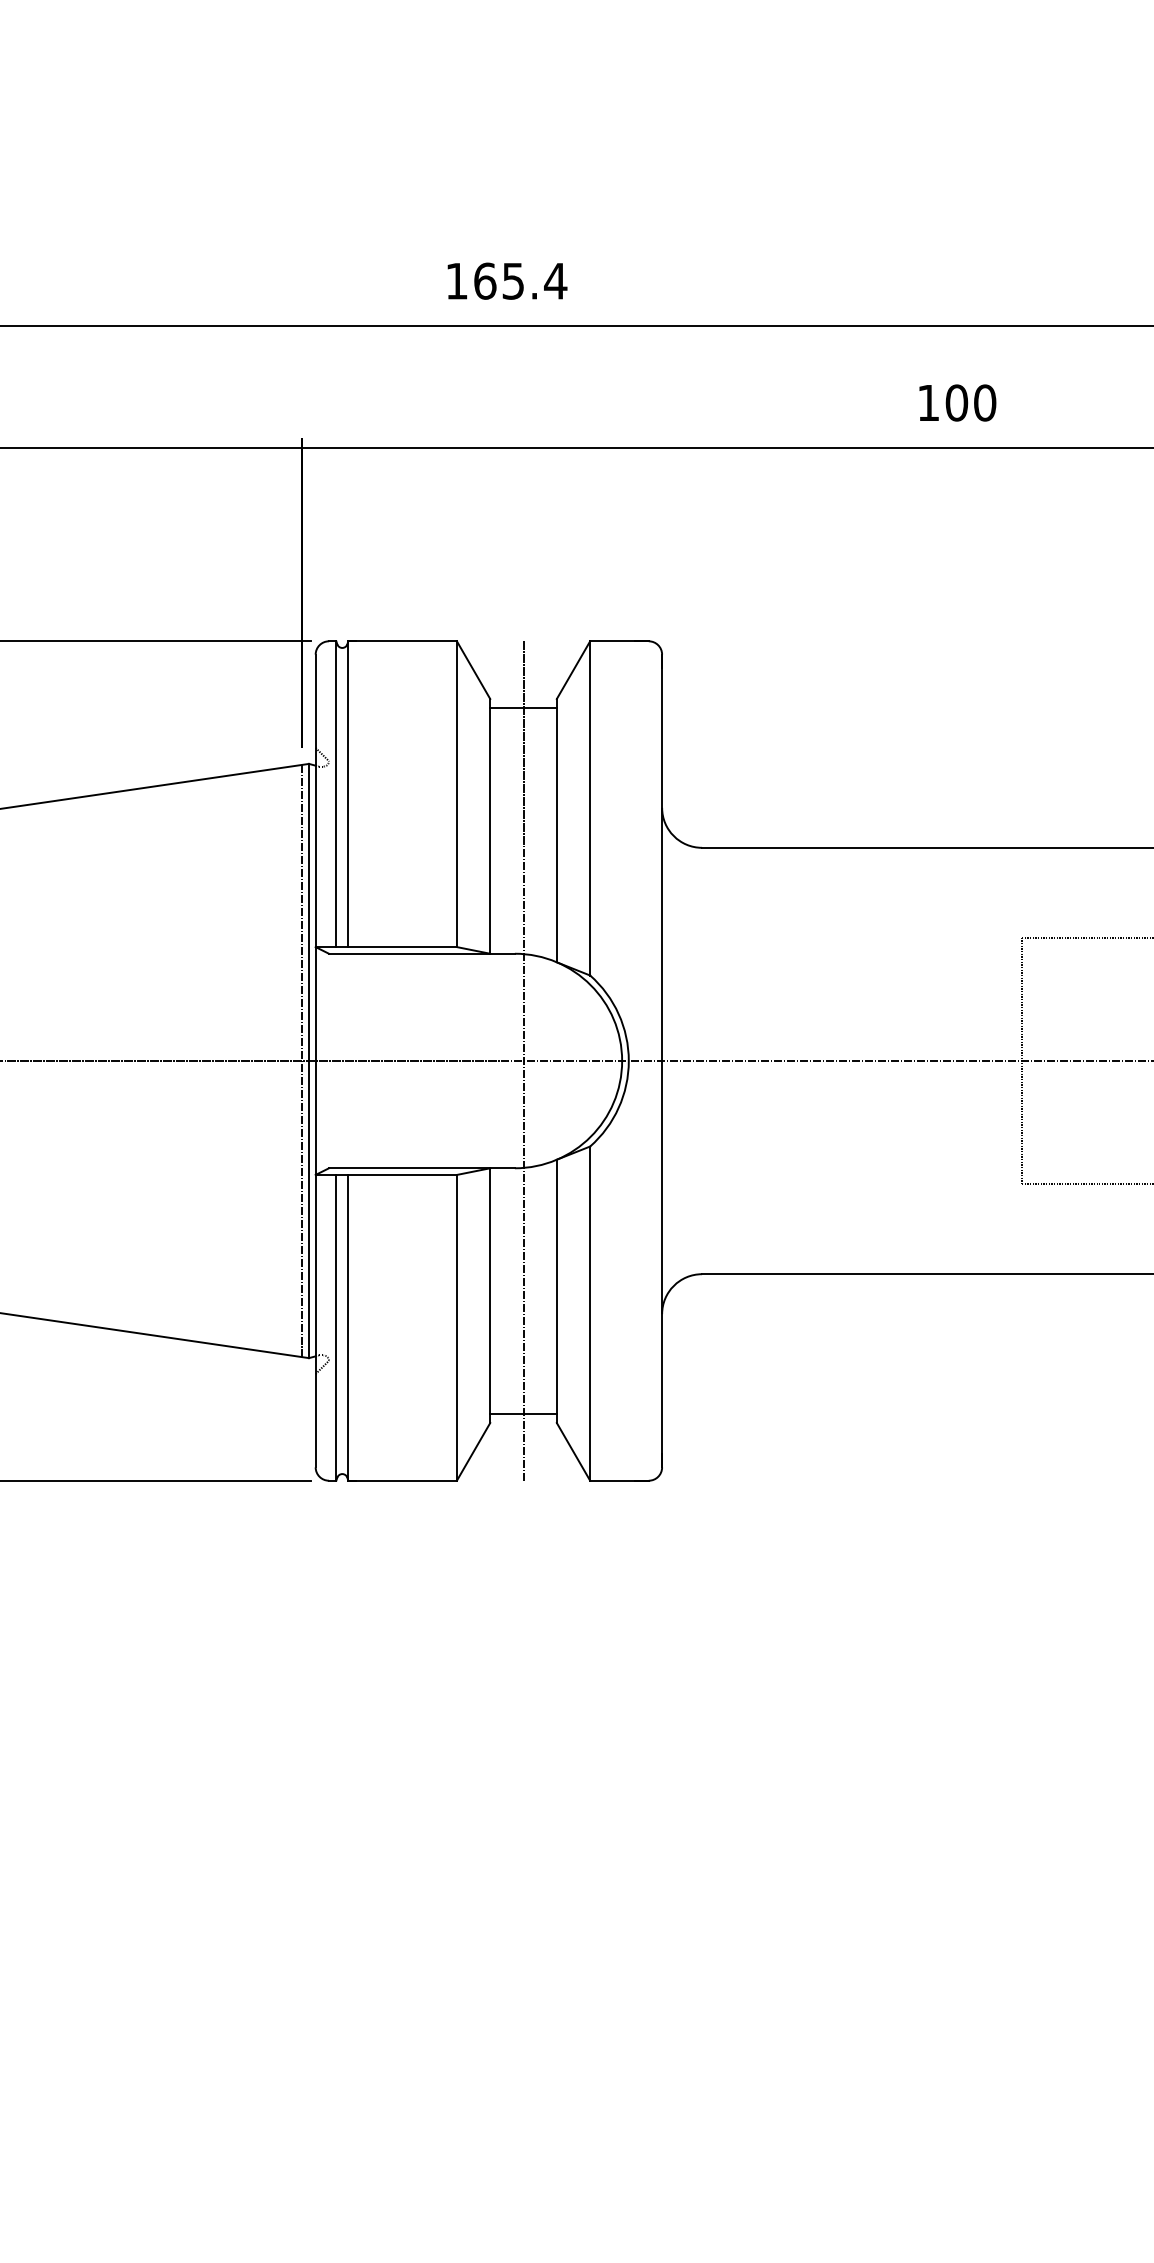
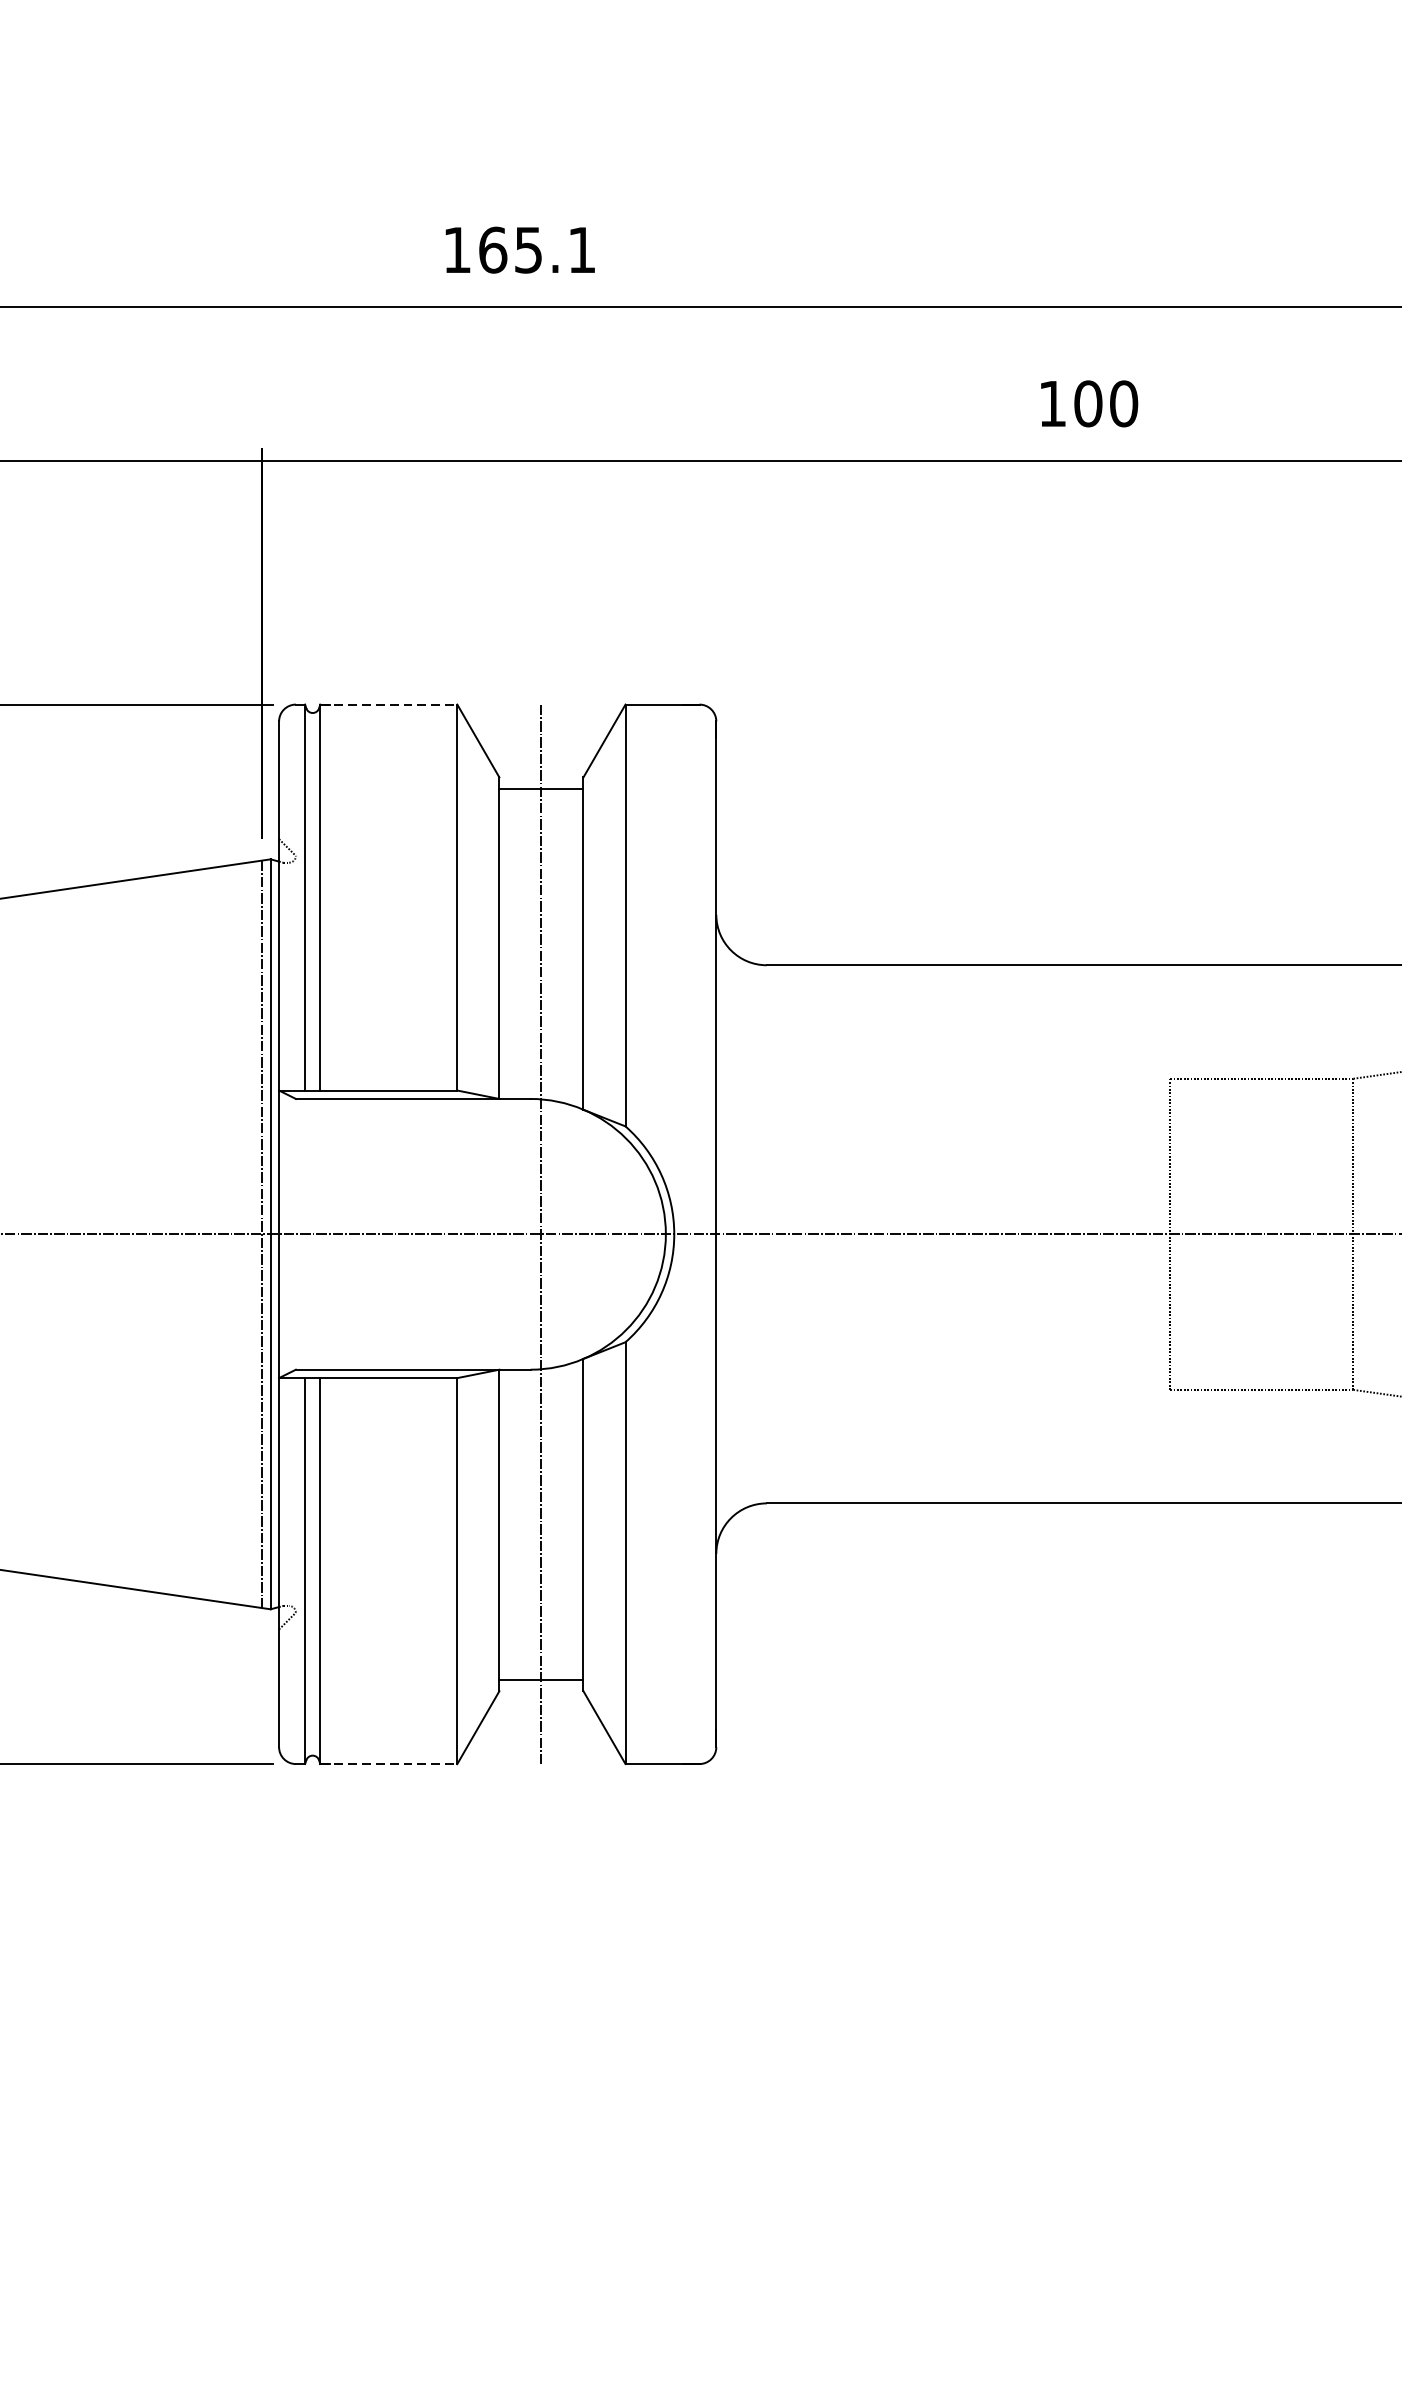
text: (555, 281) -> (581, 250), 165.4 -> 165.1
line: (403, 641) -> (389, 704), solid -> dashed
line: (403, 1480) -> (389, 1763), solid -> dashed

